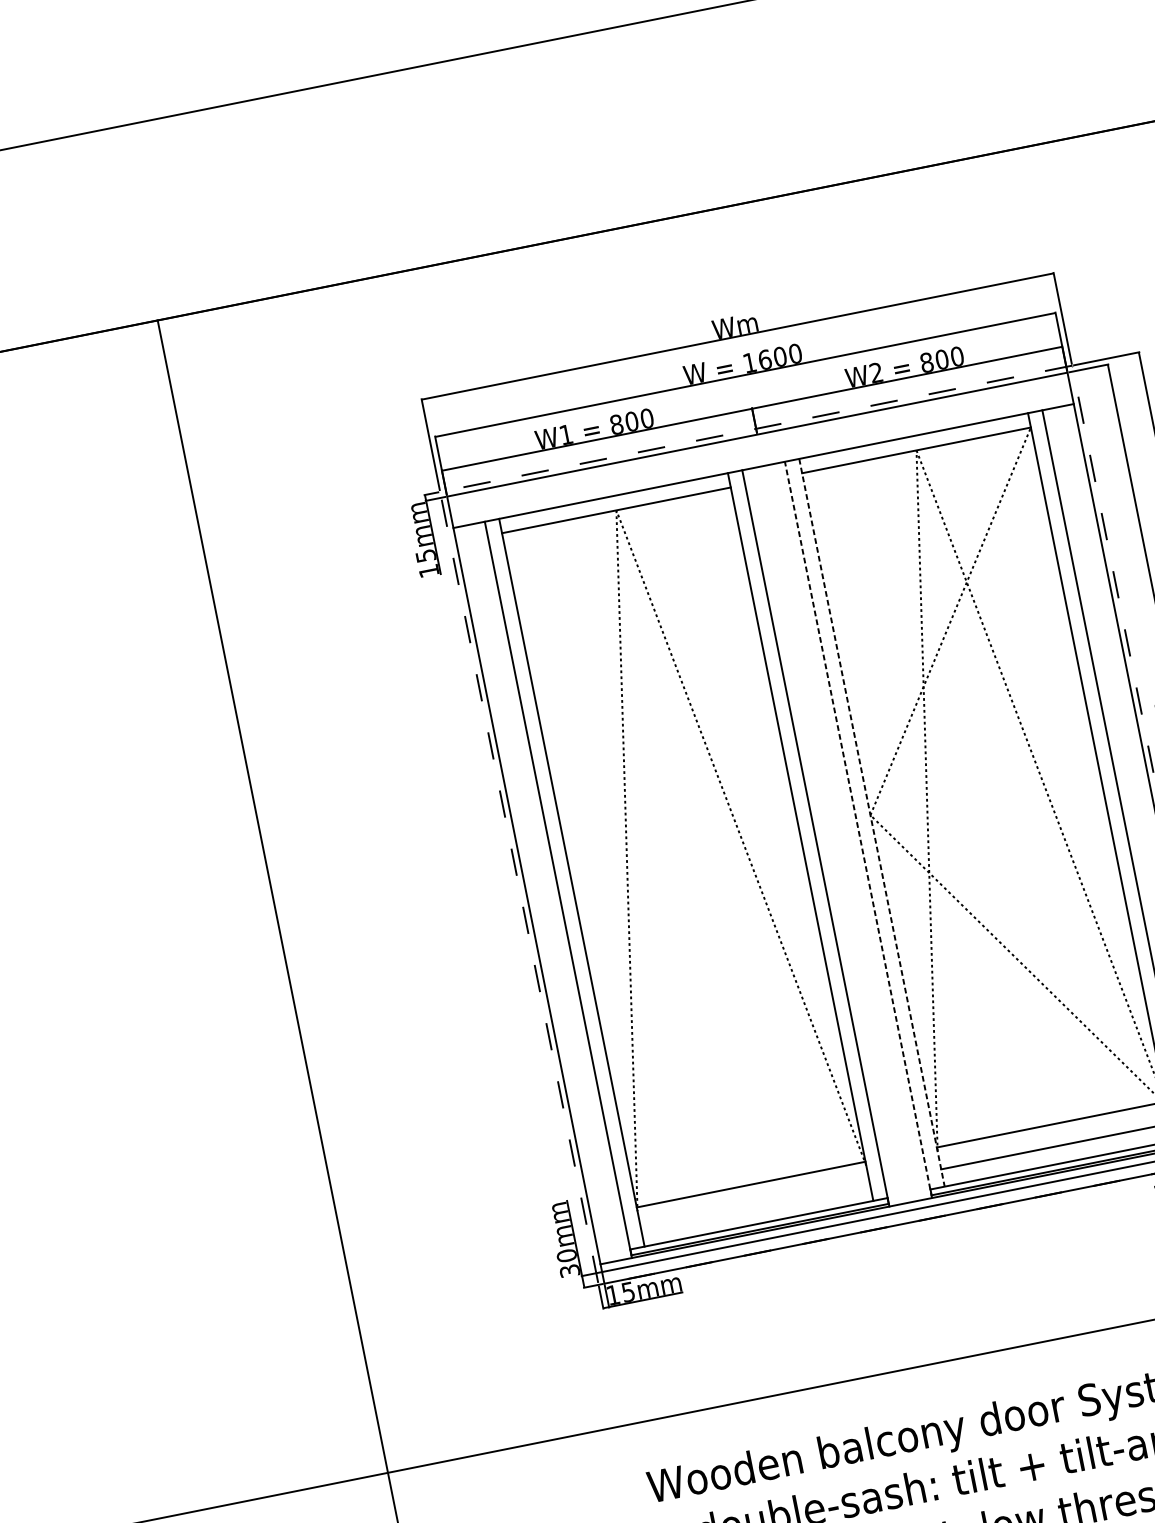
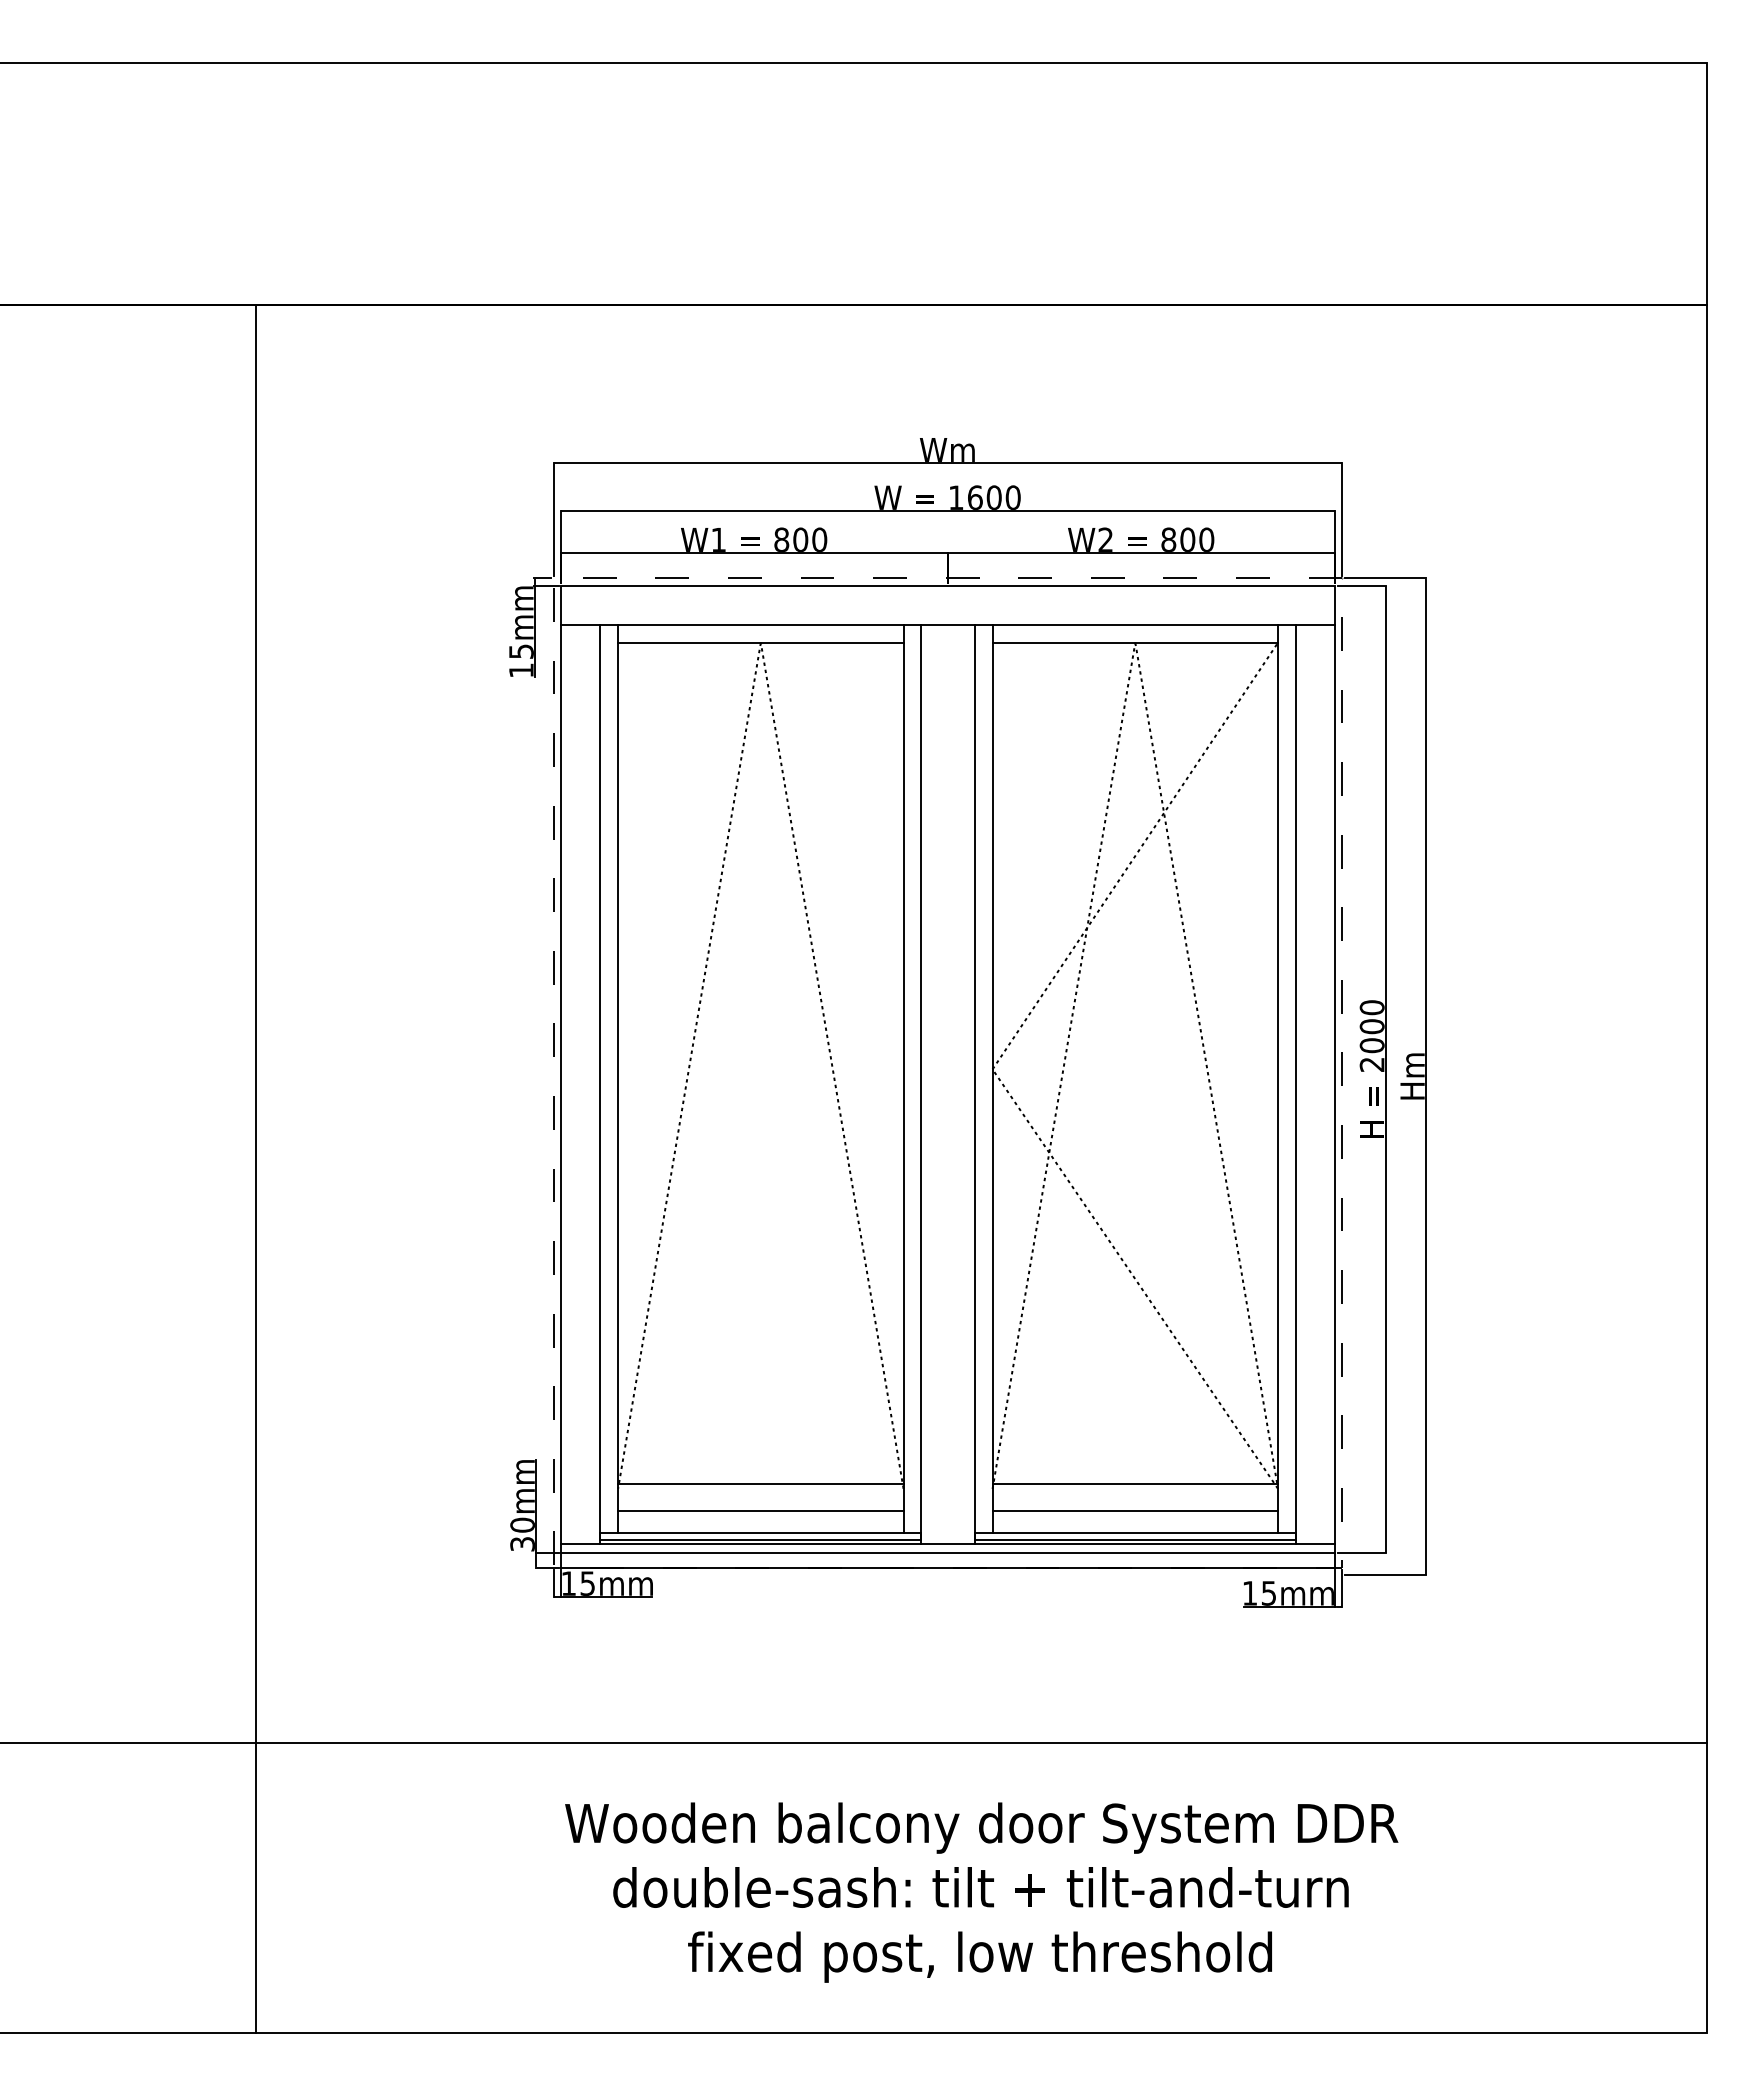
line: (872, 823) -> (992, 1079), dashed -> solid
line: (858, 829) -> (974, 1083), dashed -> solid
line: (755, 1206) -> (760, 1511), added

